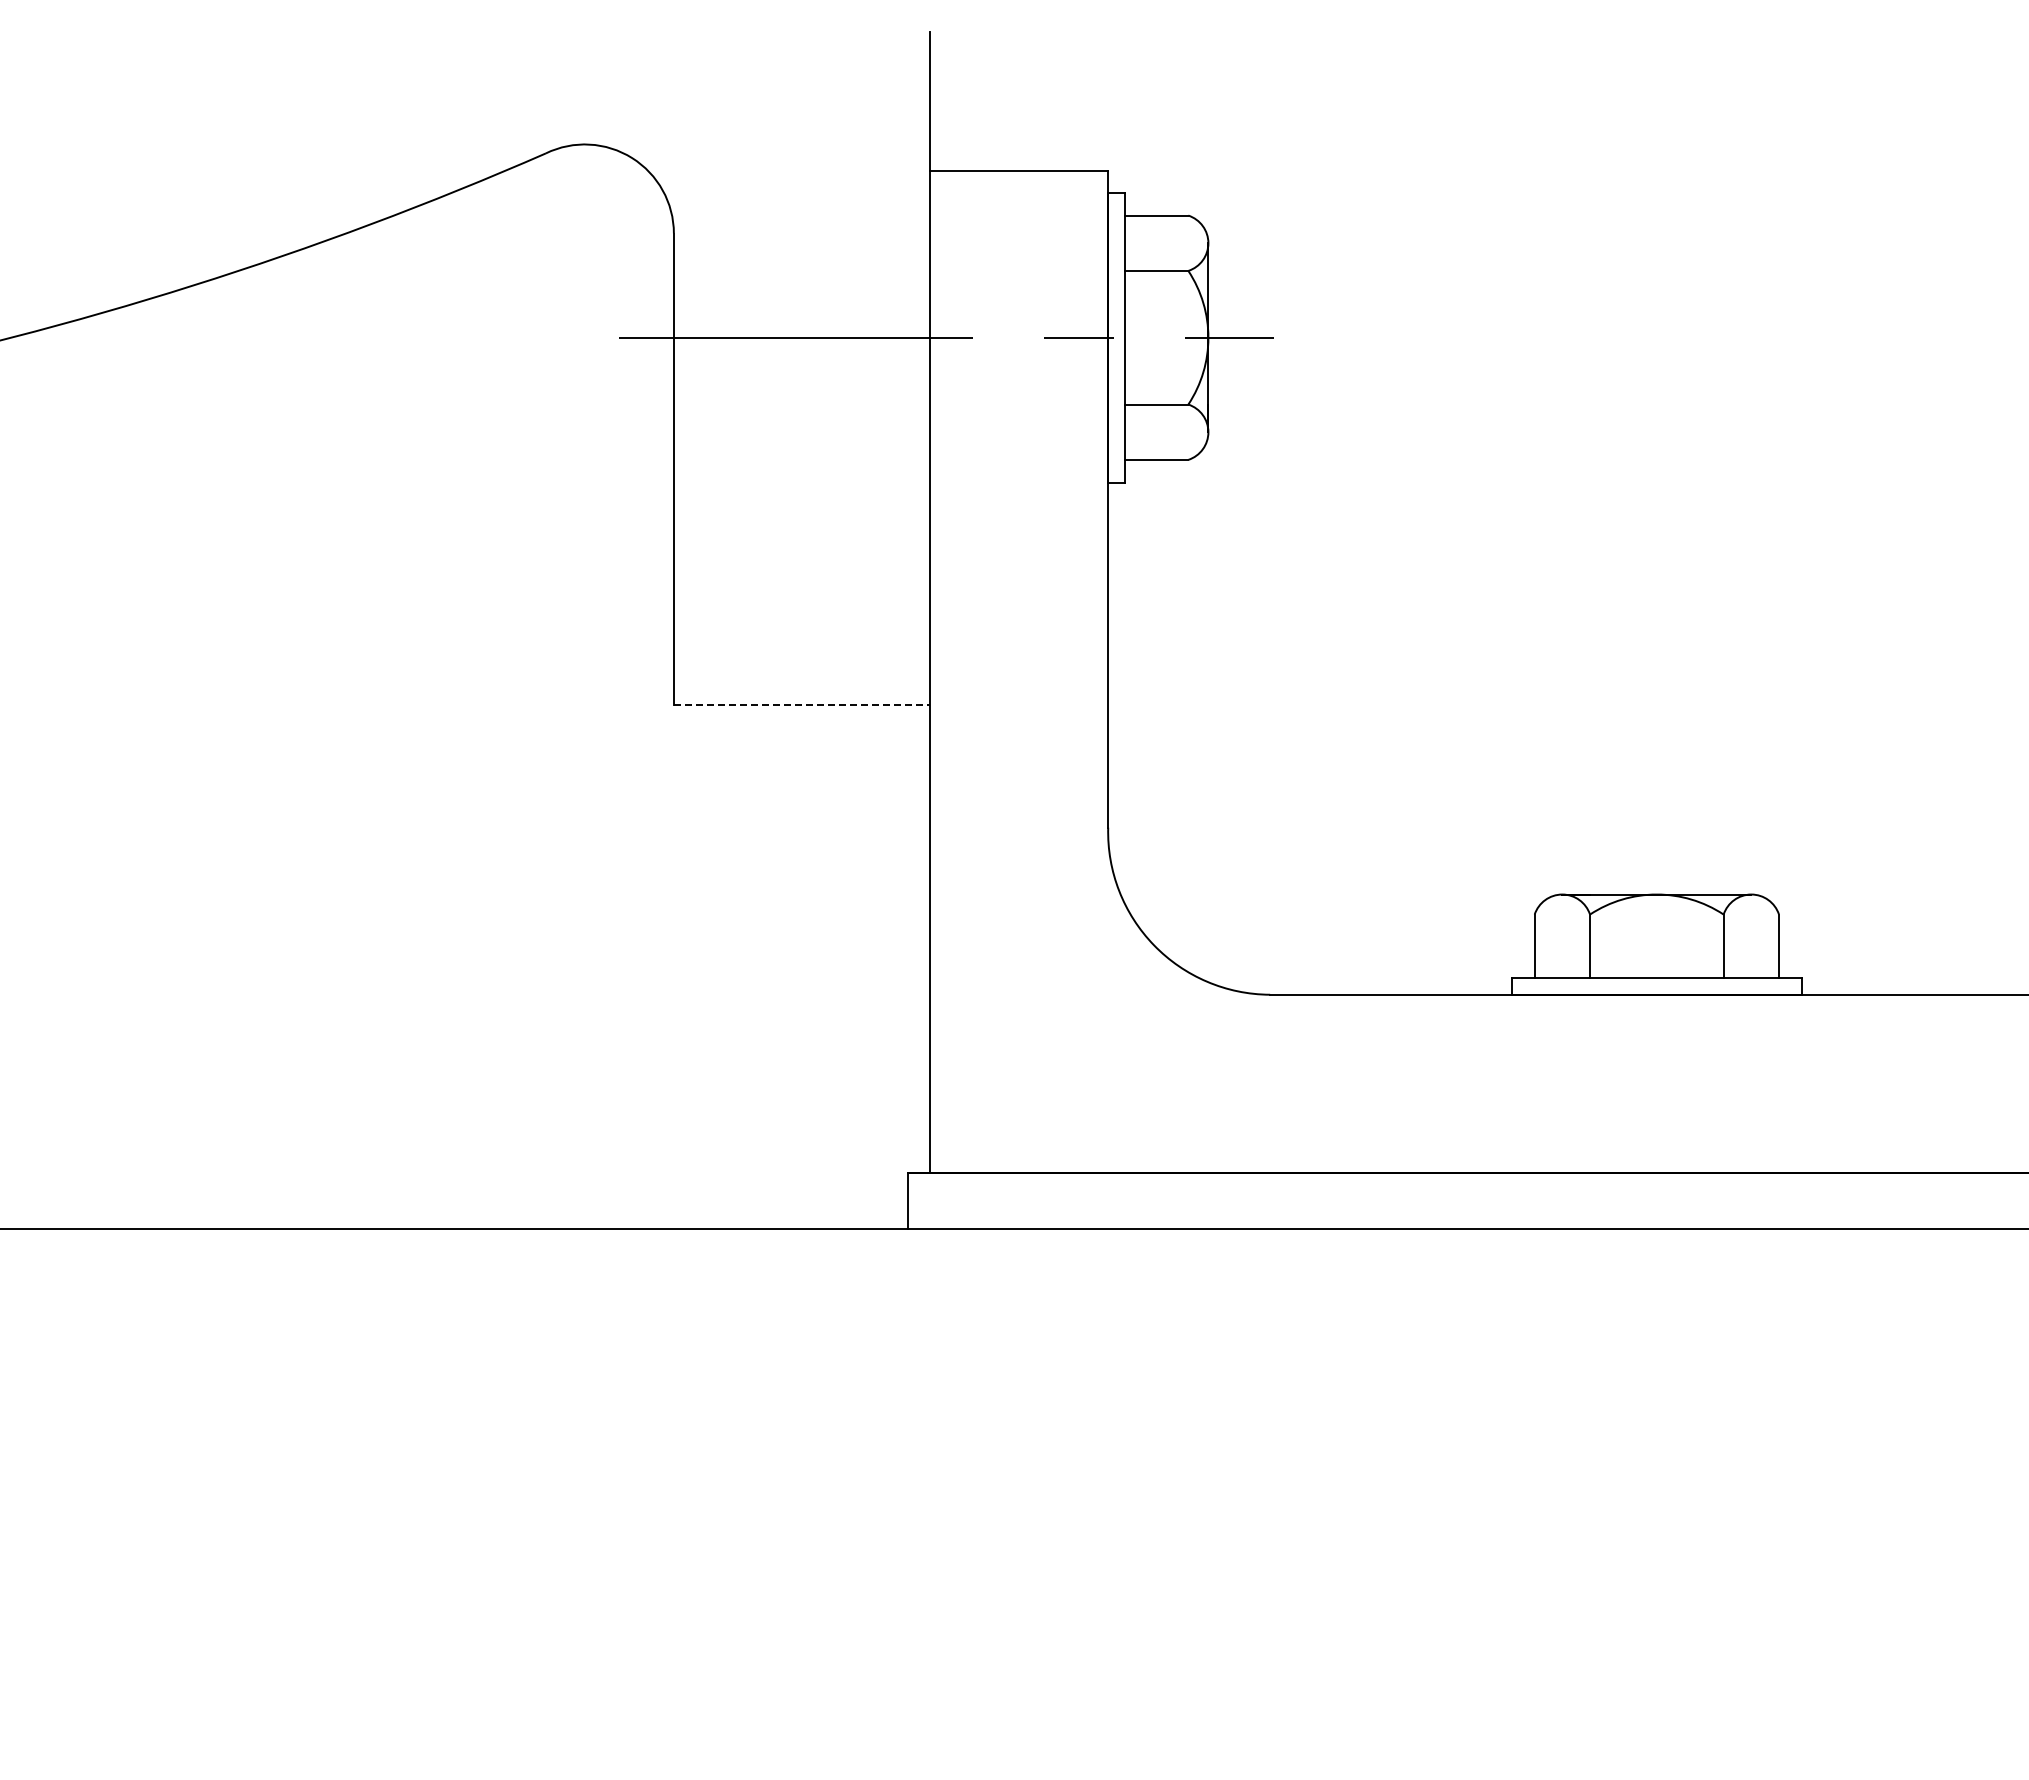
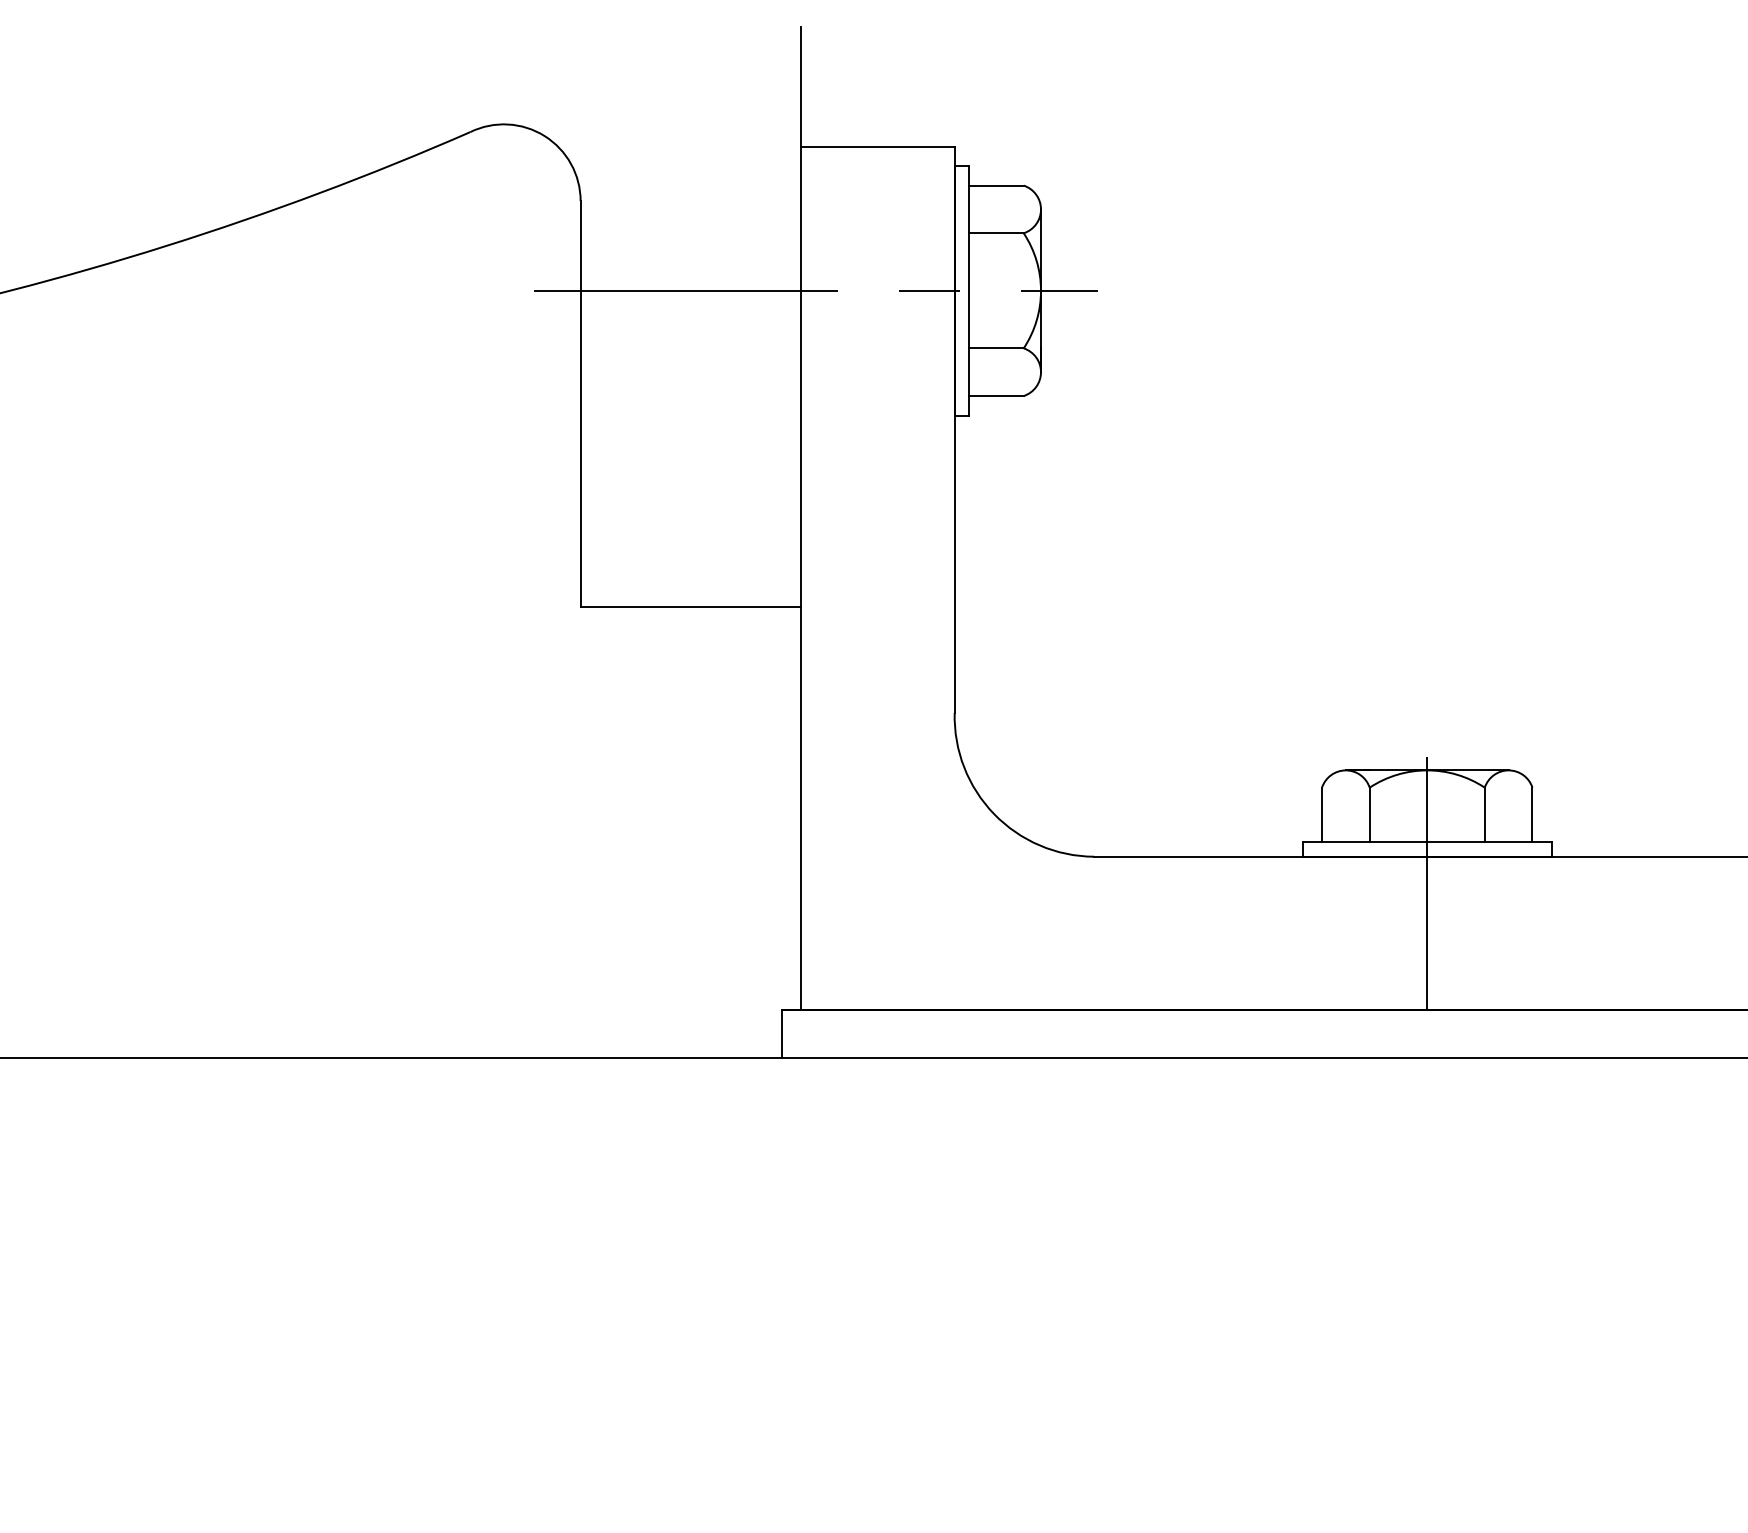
line: (802, 705) -> (691, 607), dashed -> solid
line: (1656, 1025) -> (1426, 883), added

